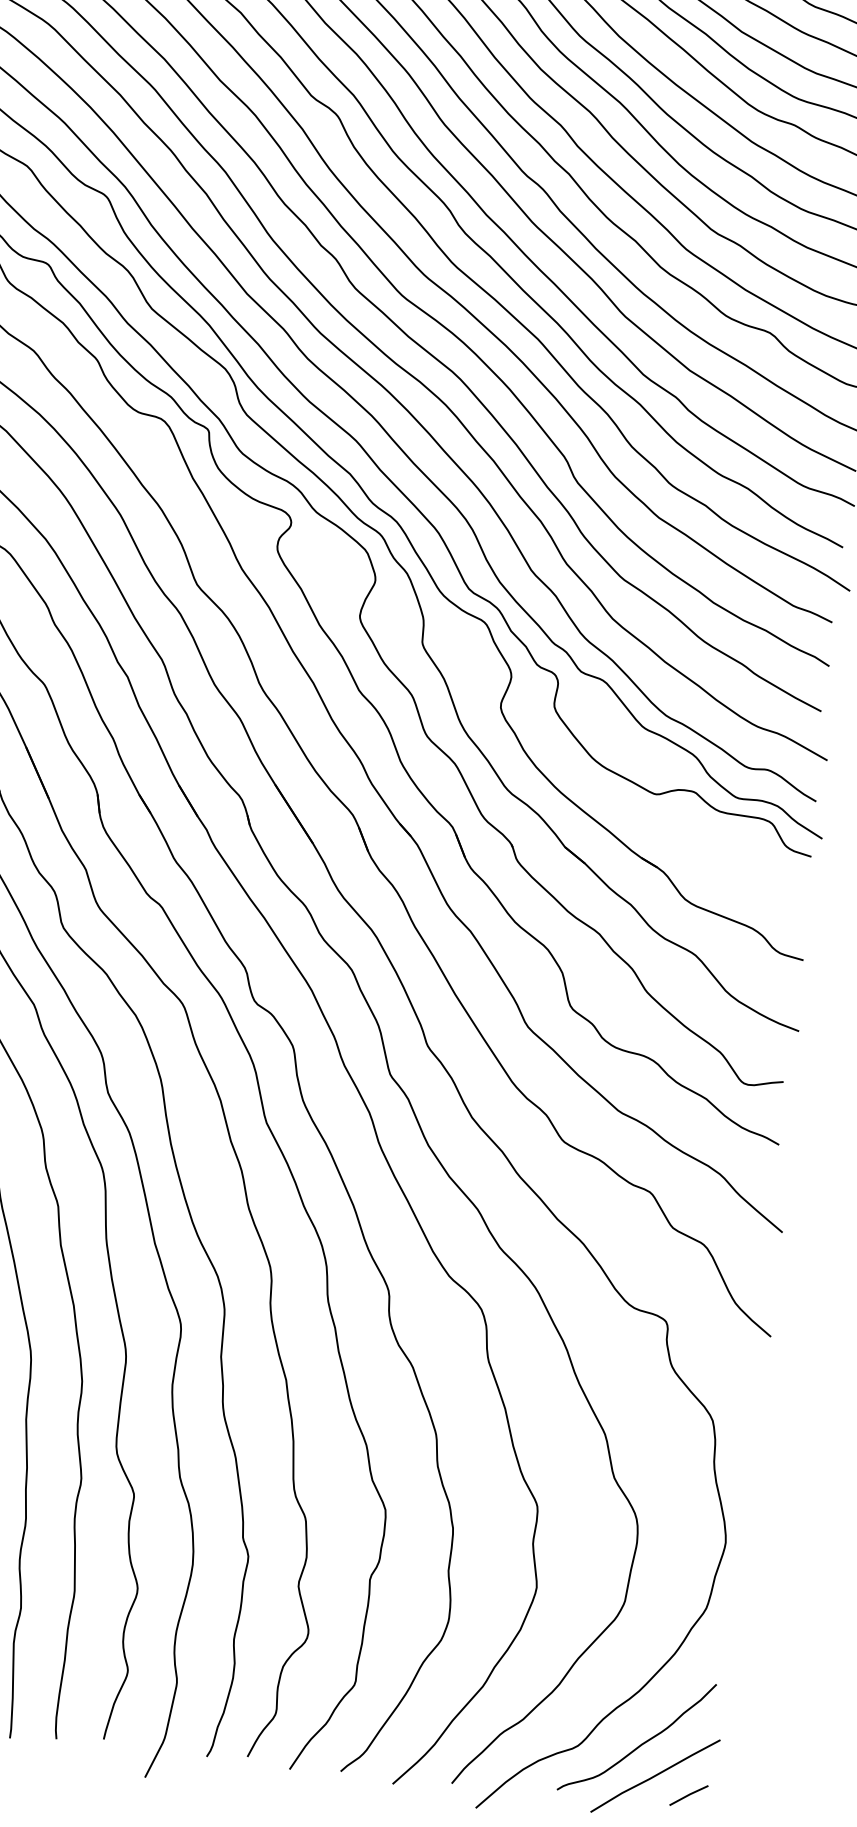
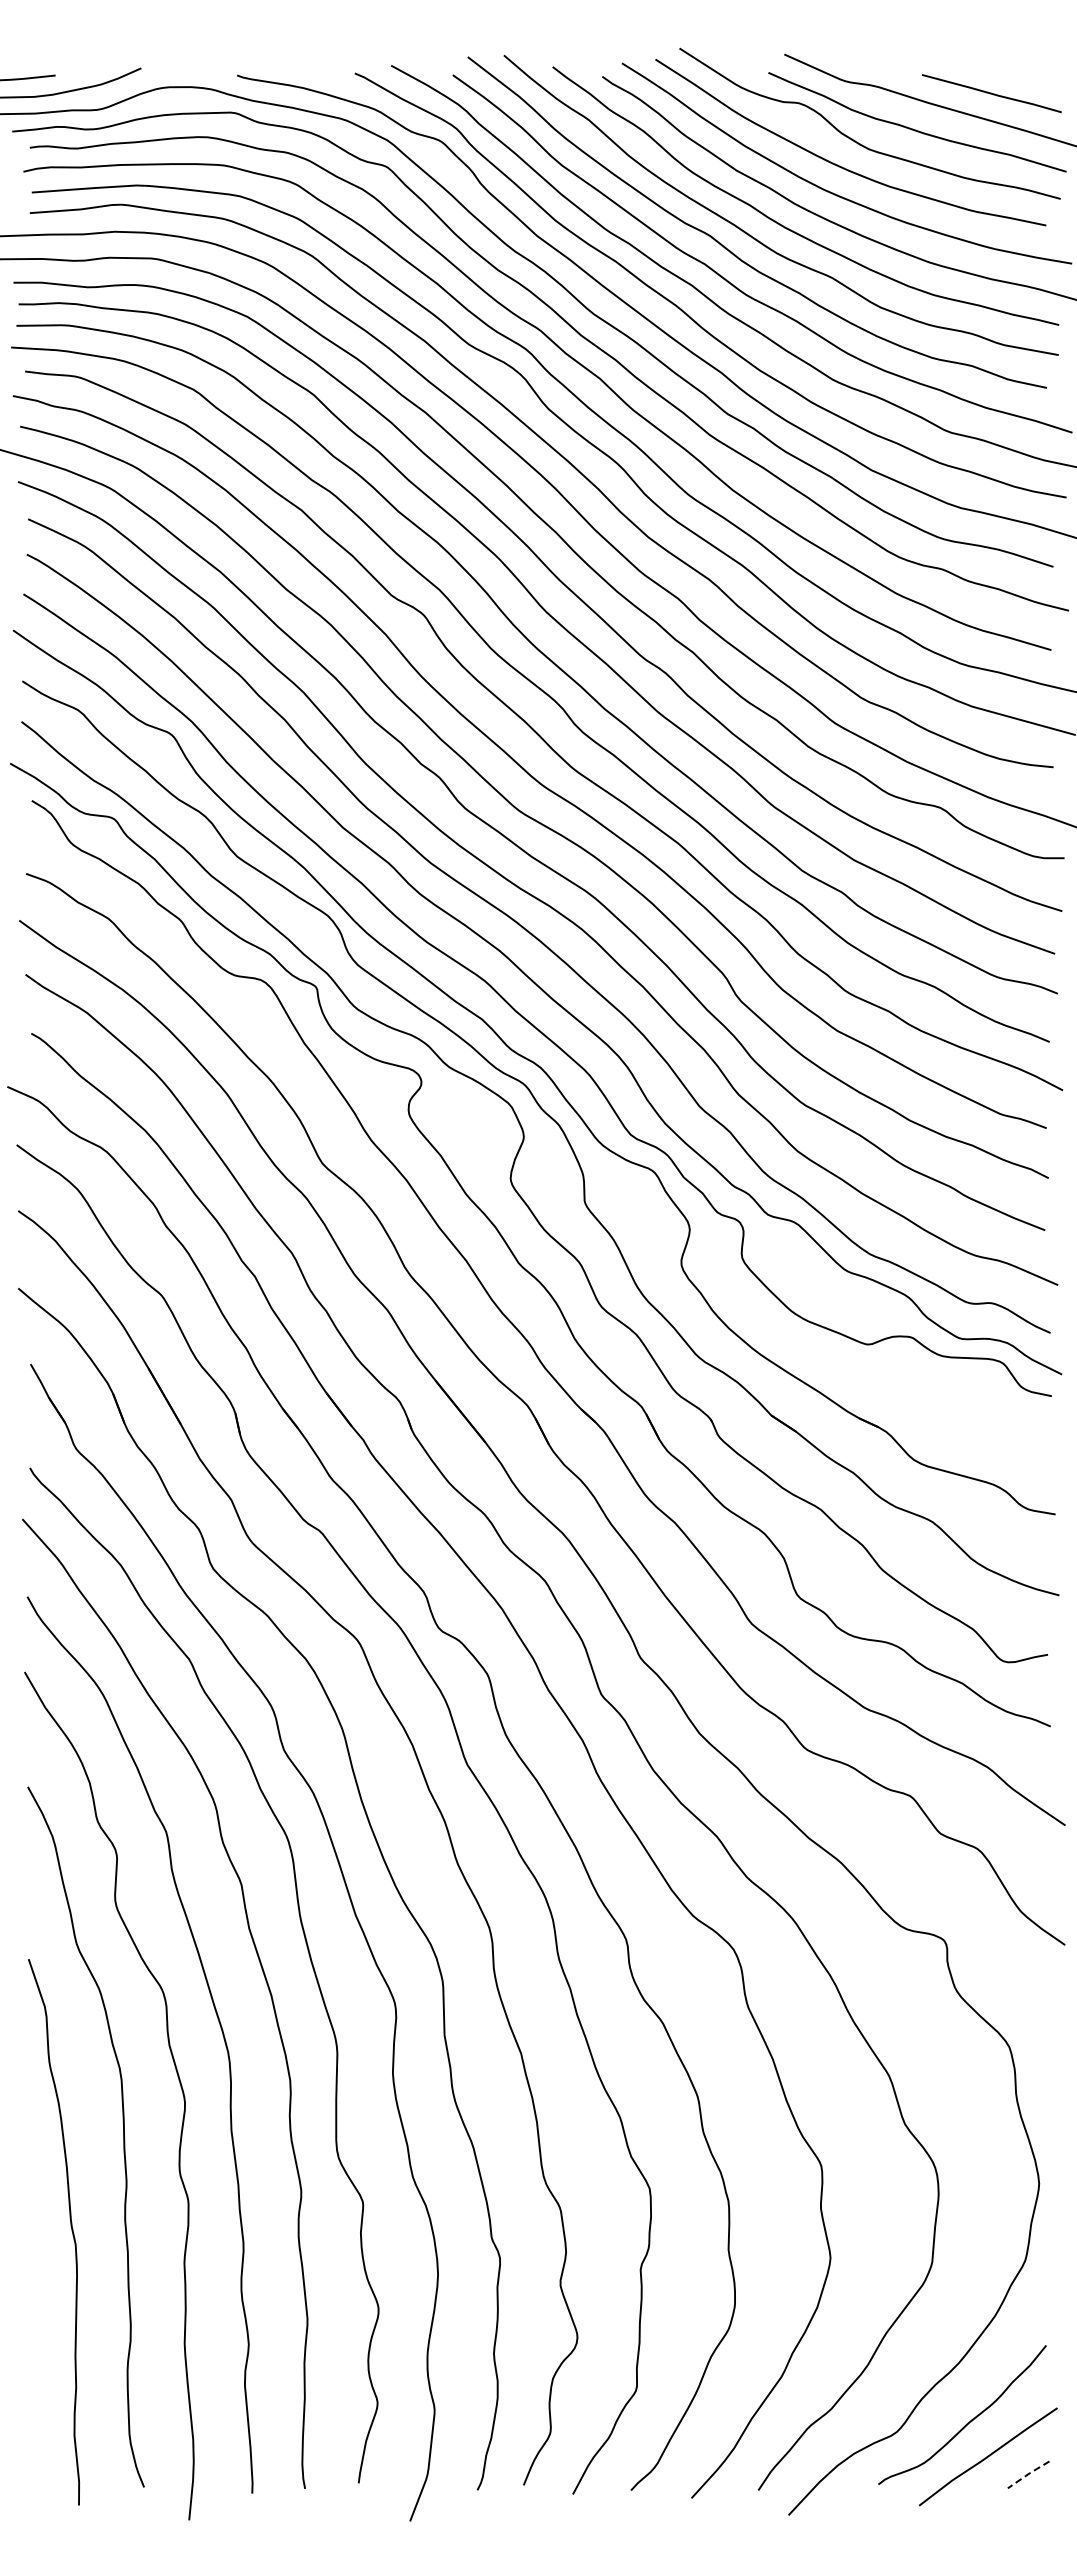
line: (688, 1795) -> (1028, 2474), solid -> dashed

